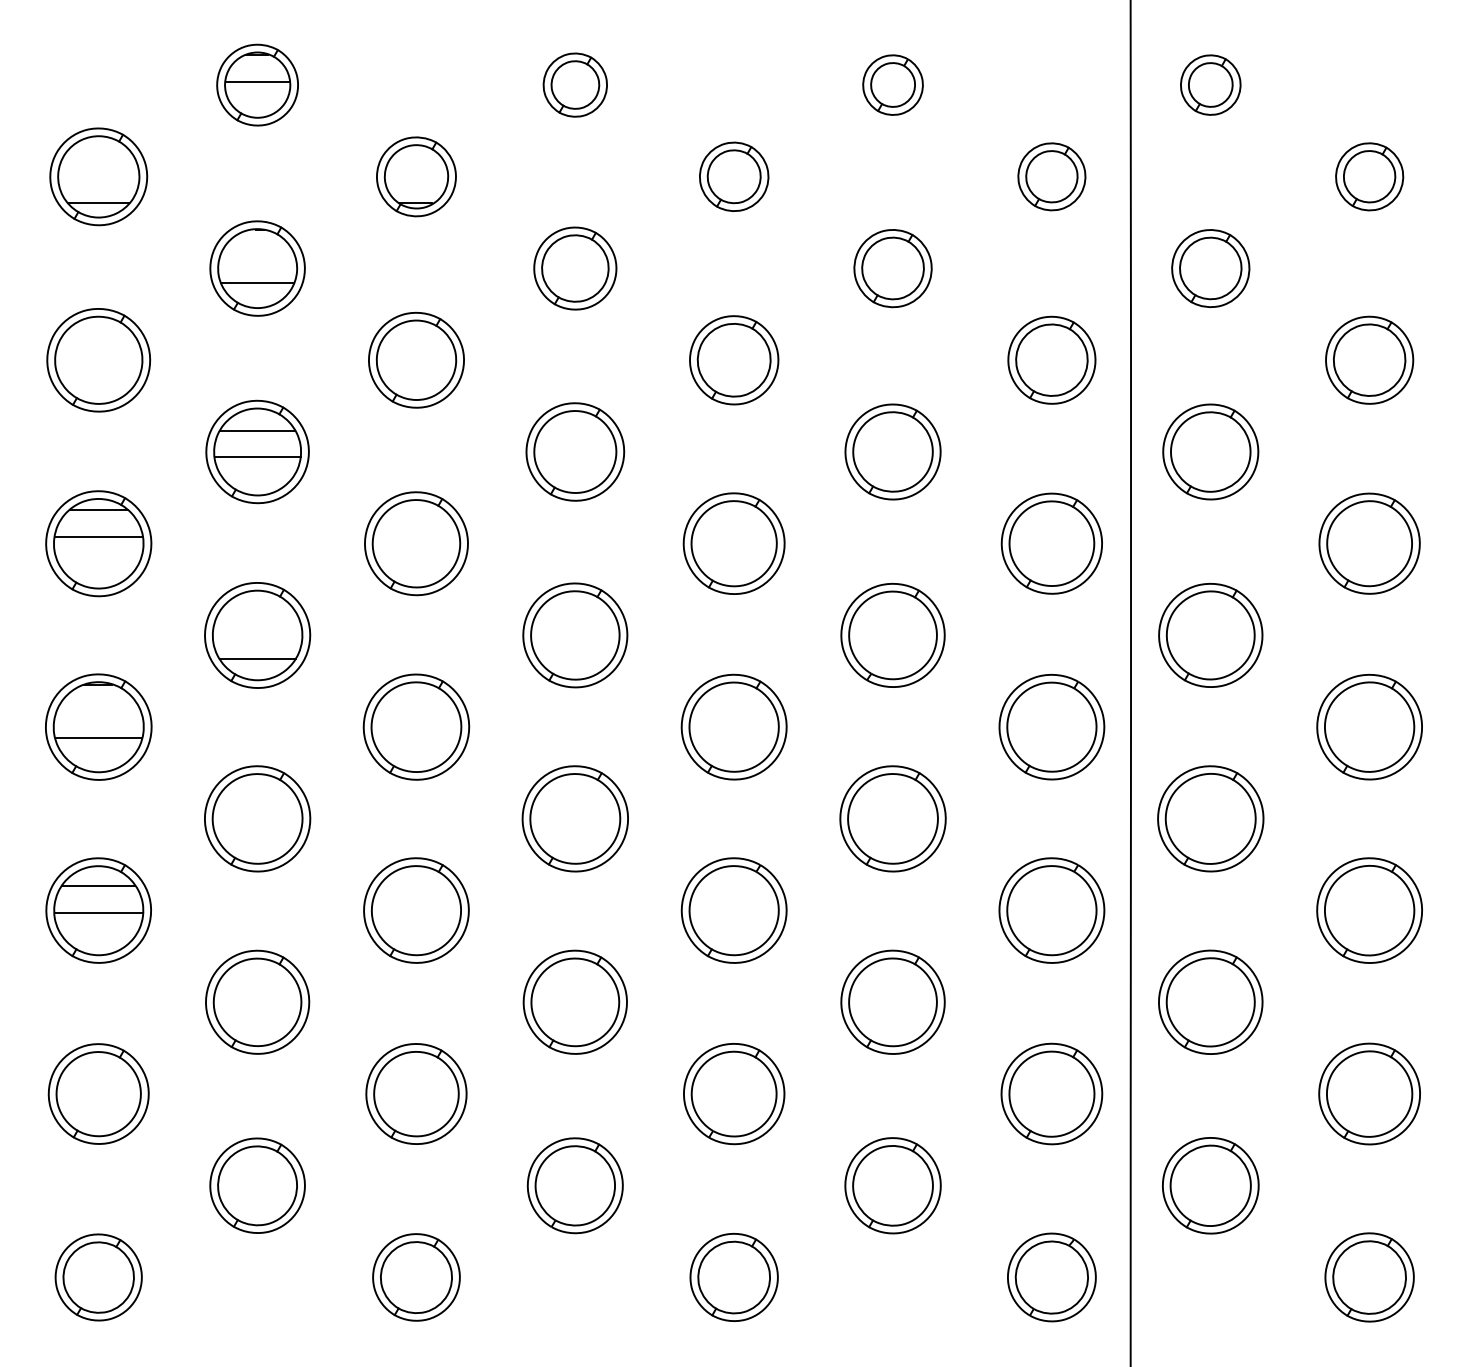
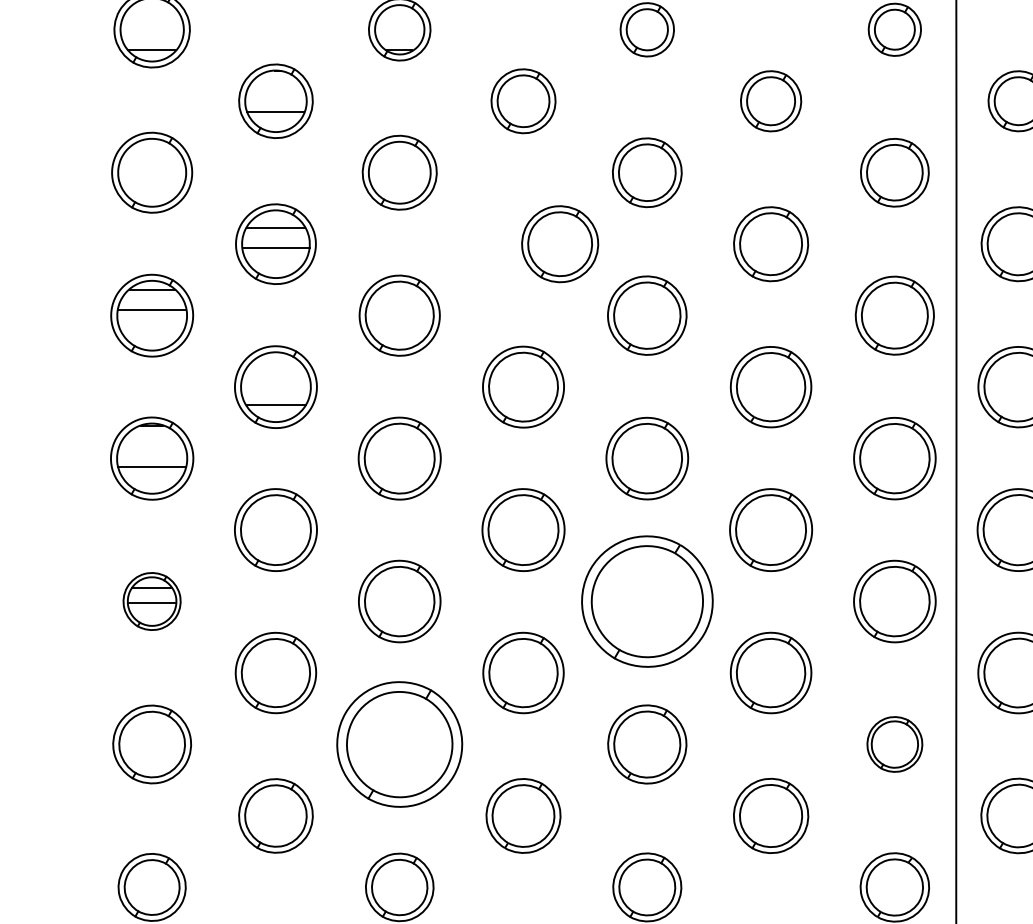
part: (575, 451) -> (560, 243), moved
part: (98, 910) -> (151, 601), size x0.7
part: (733, 910) -> (646, 601), size x1.6
part: (416, 1093) -> (399, 744), size x1.6
part: (1051, 1093) -> (894, 744), size x0.7

